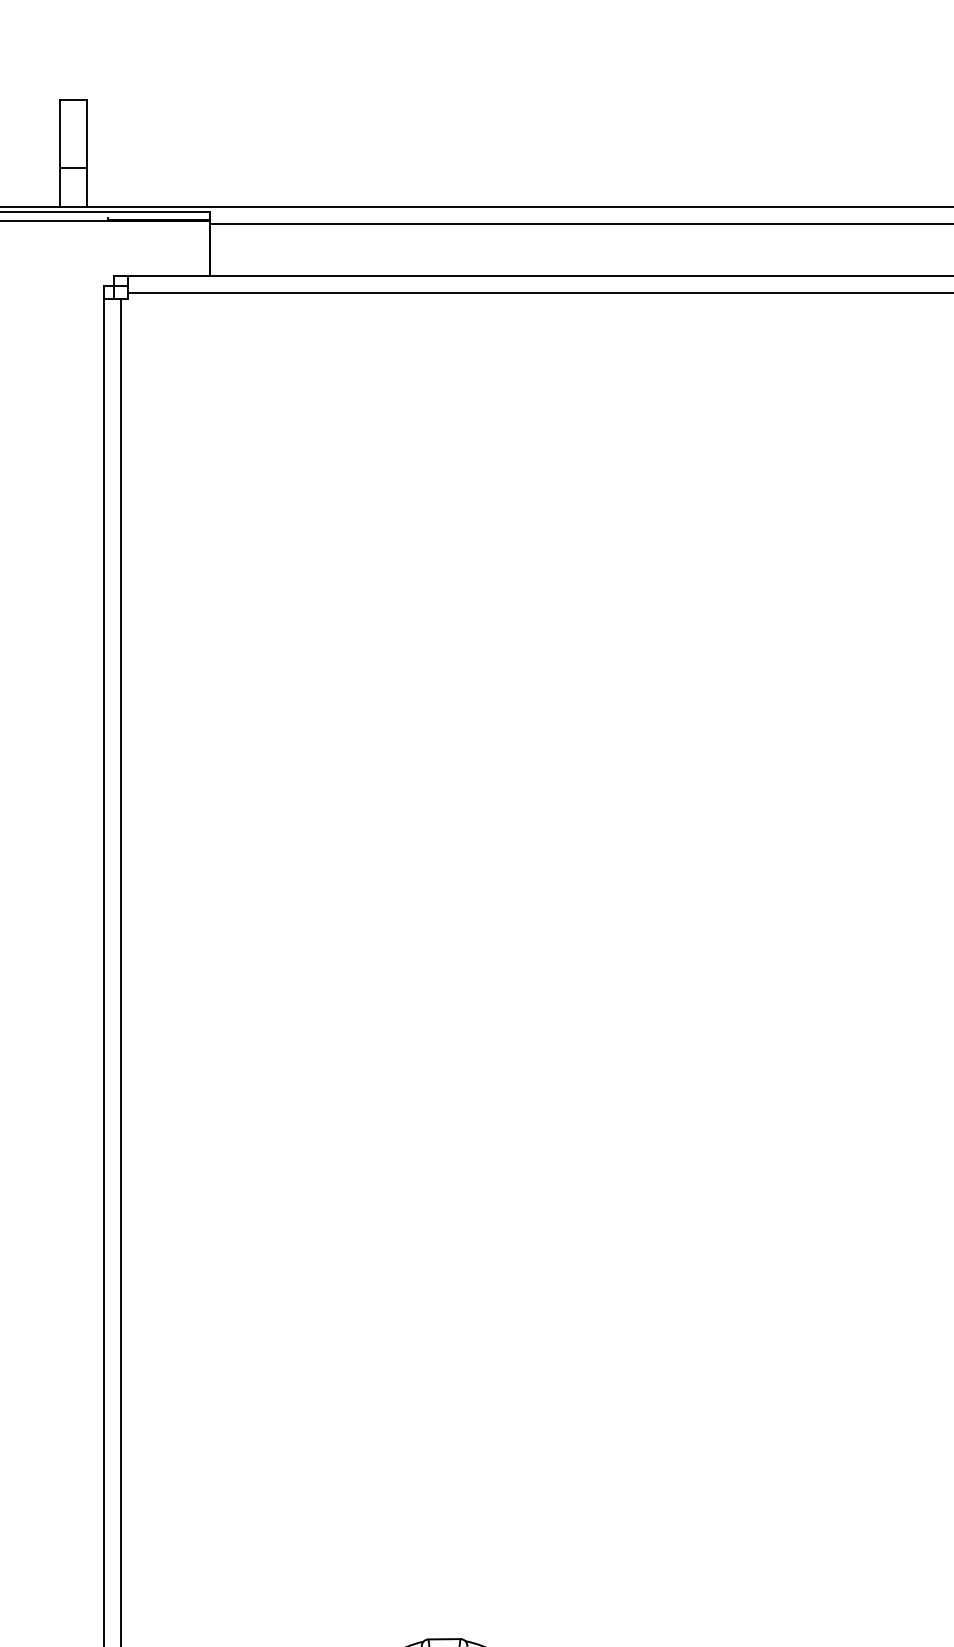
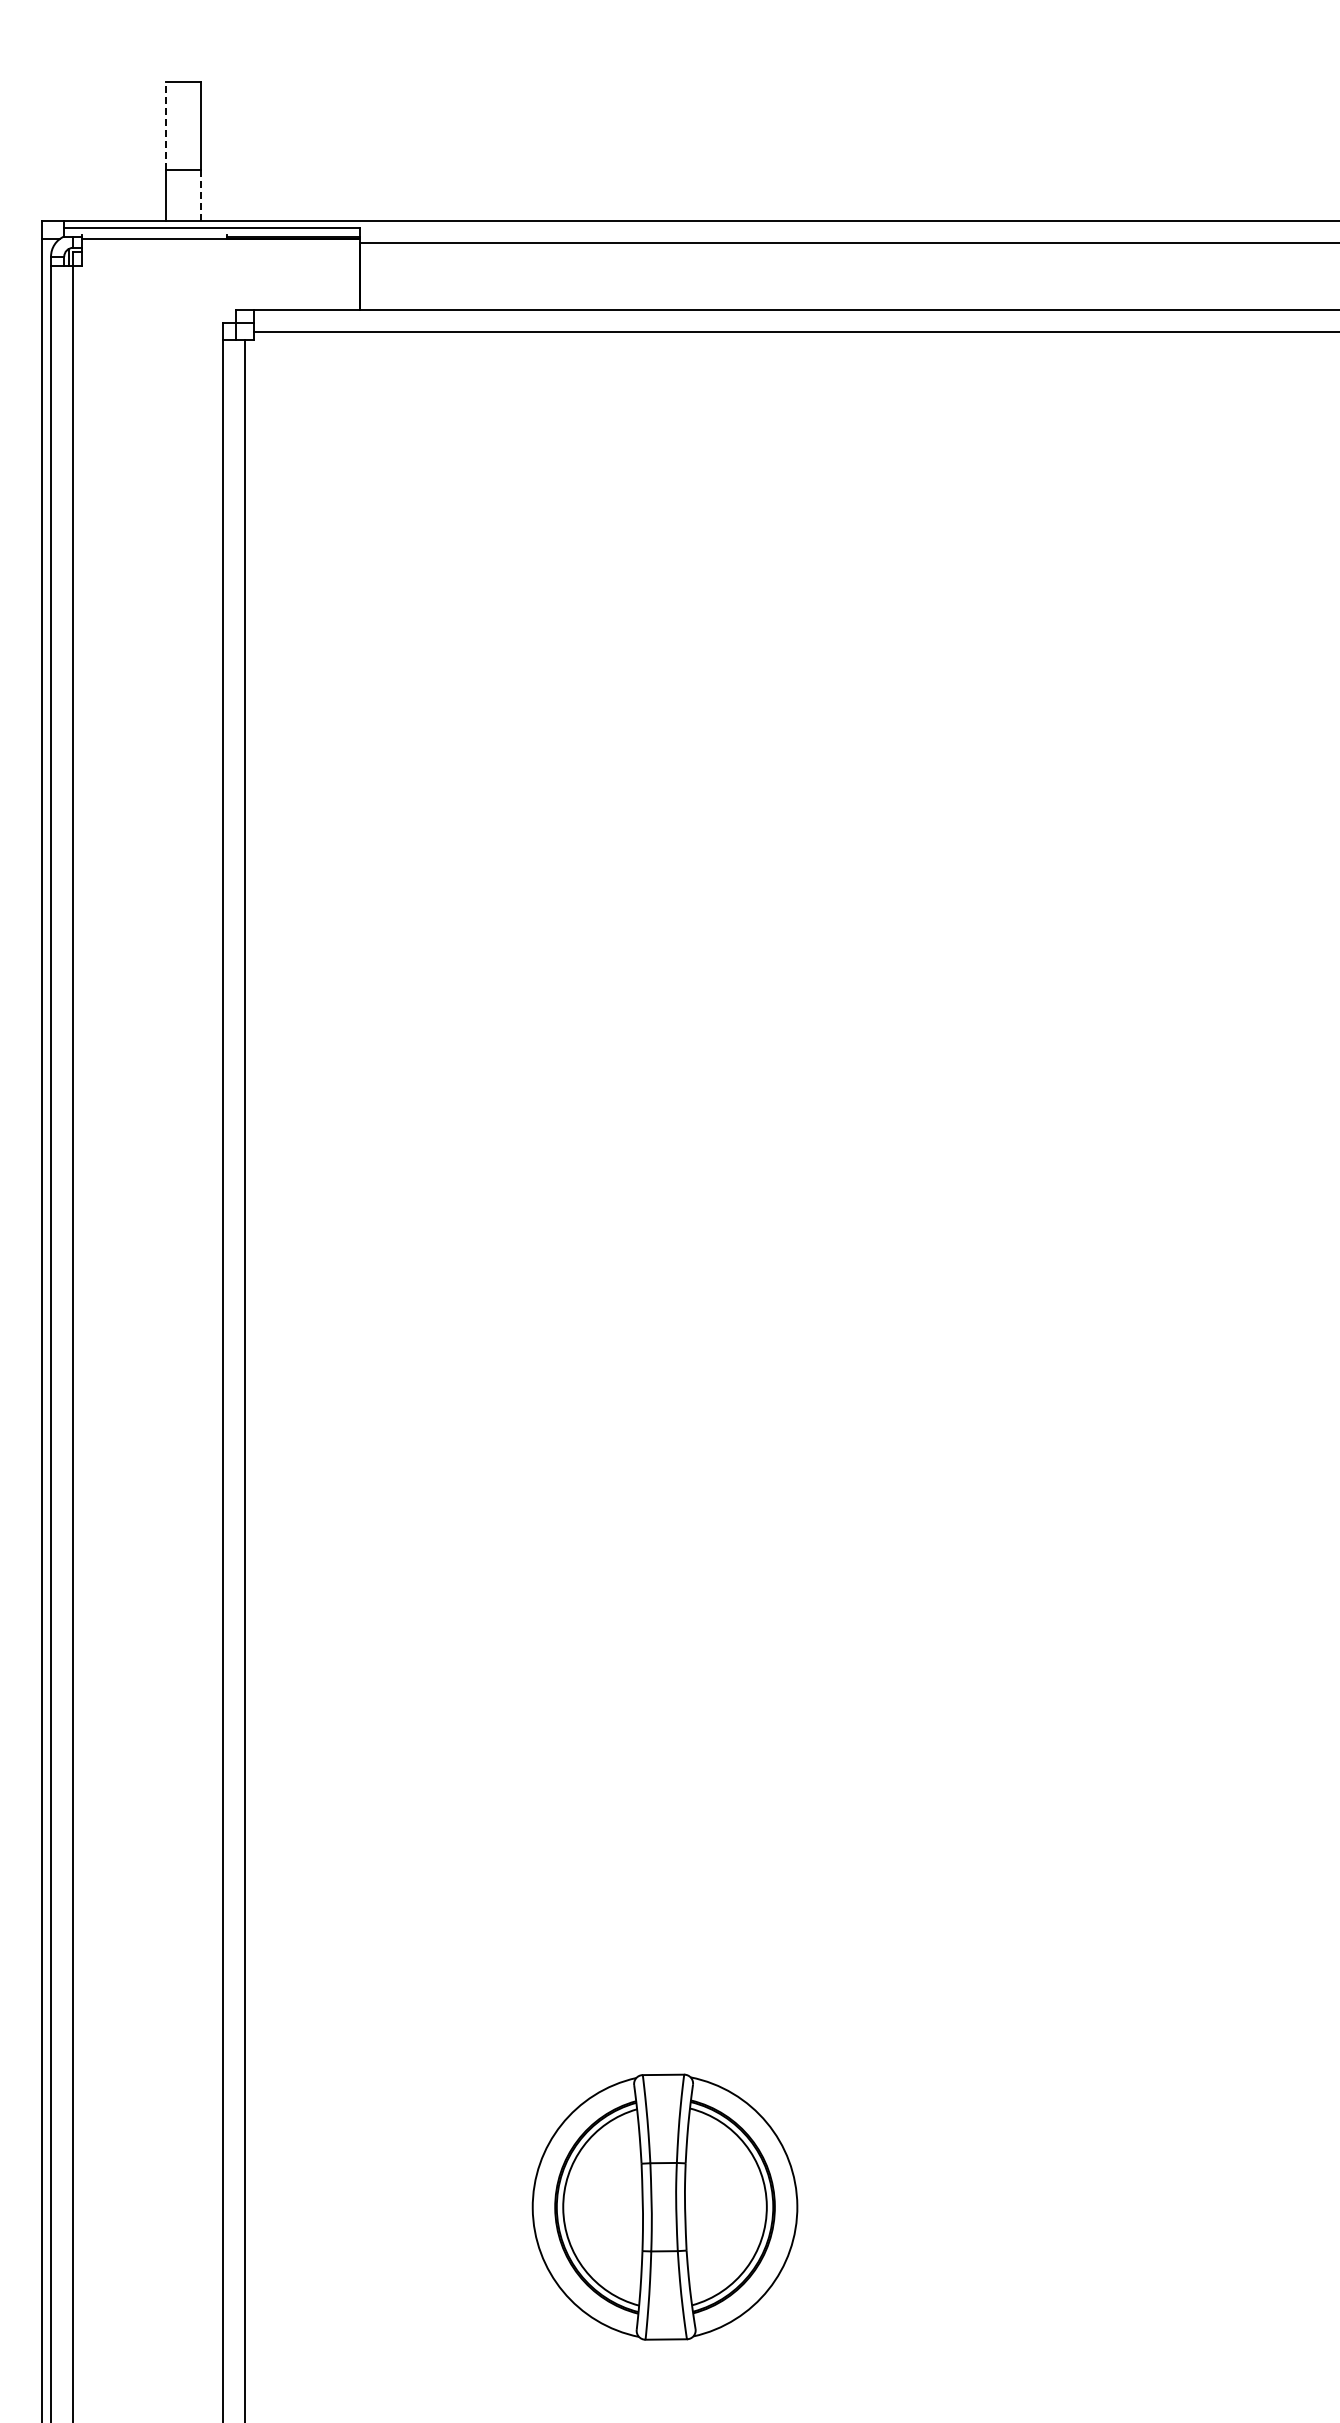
line: (59, 133) -> (165, 125), solid -> dashed
line: (86, 187) -> (200, 195), solid -> dashed

